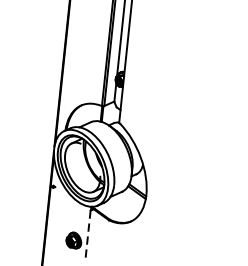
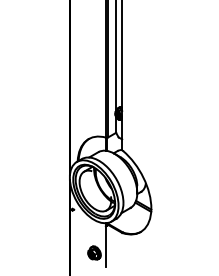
line: (87, 235) -> (105, 247), dashed -> solid

